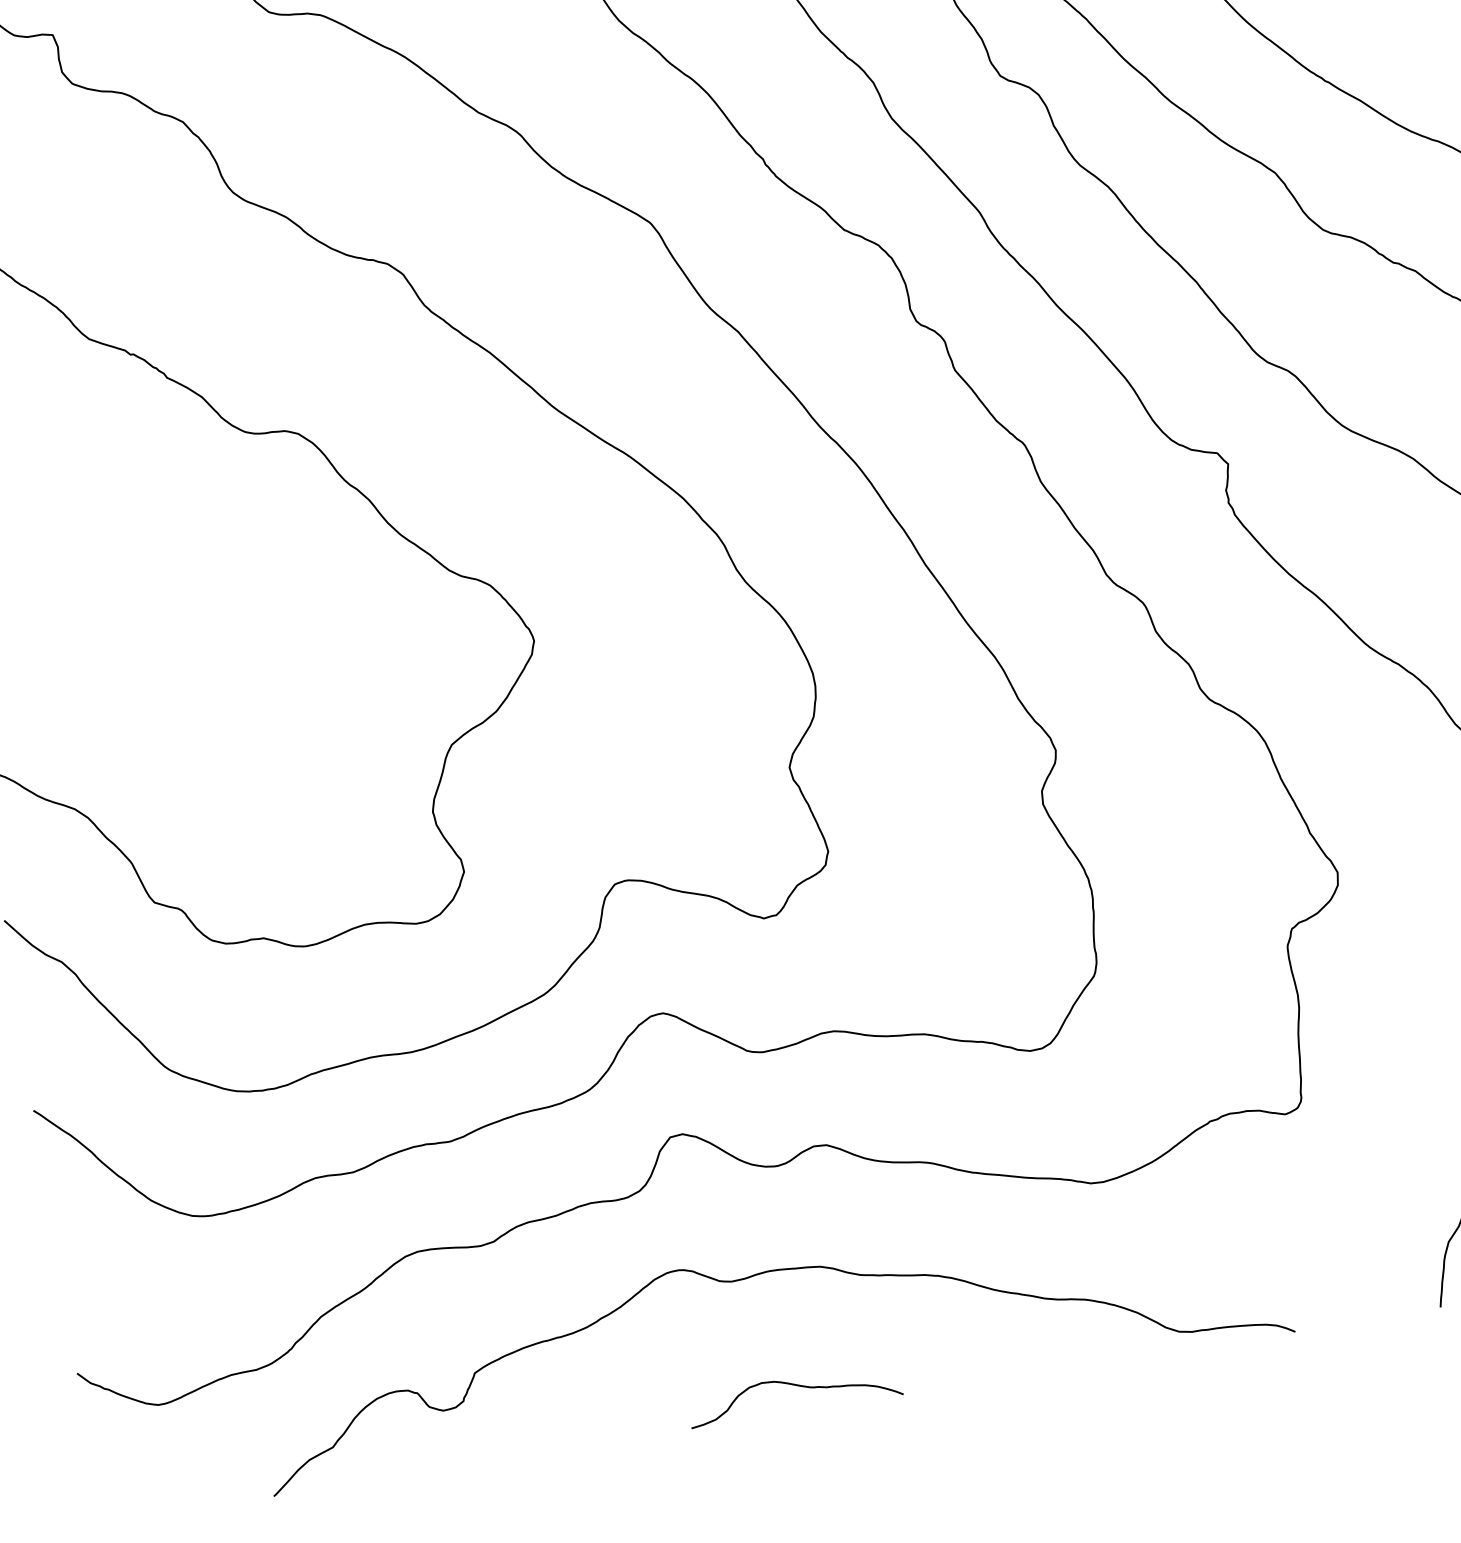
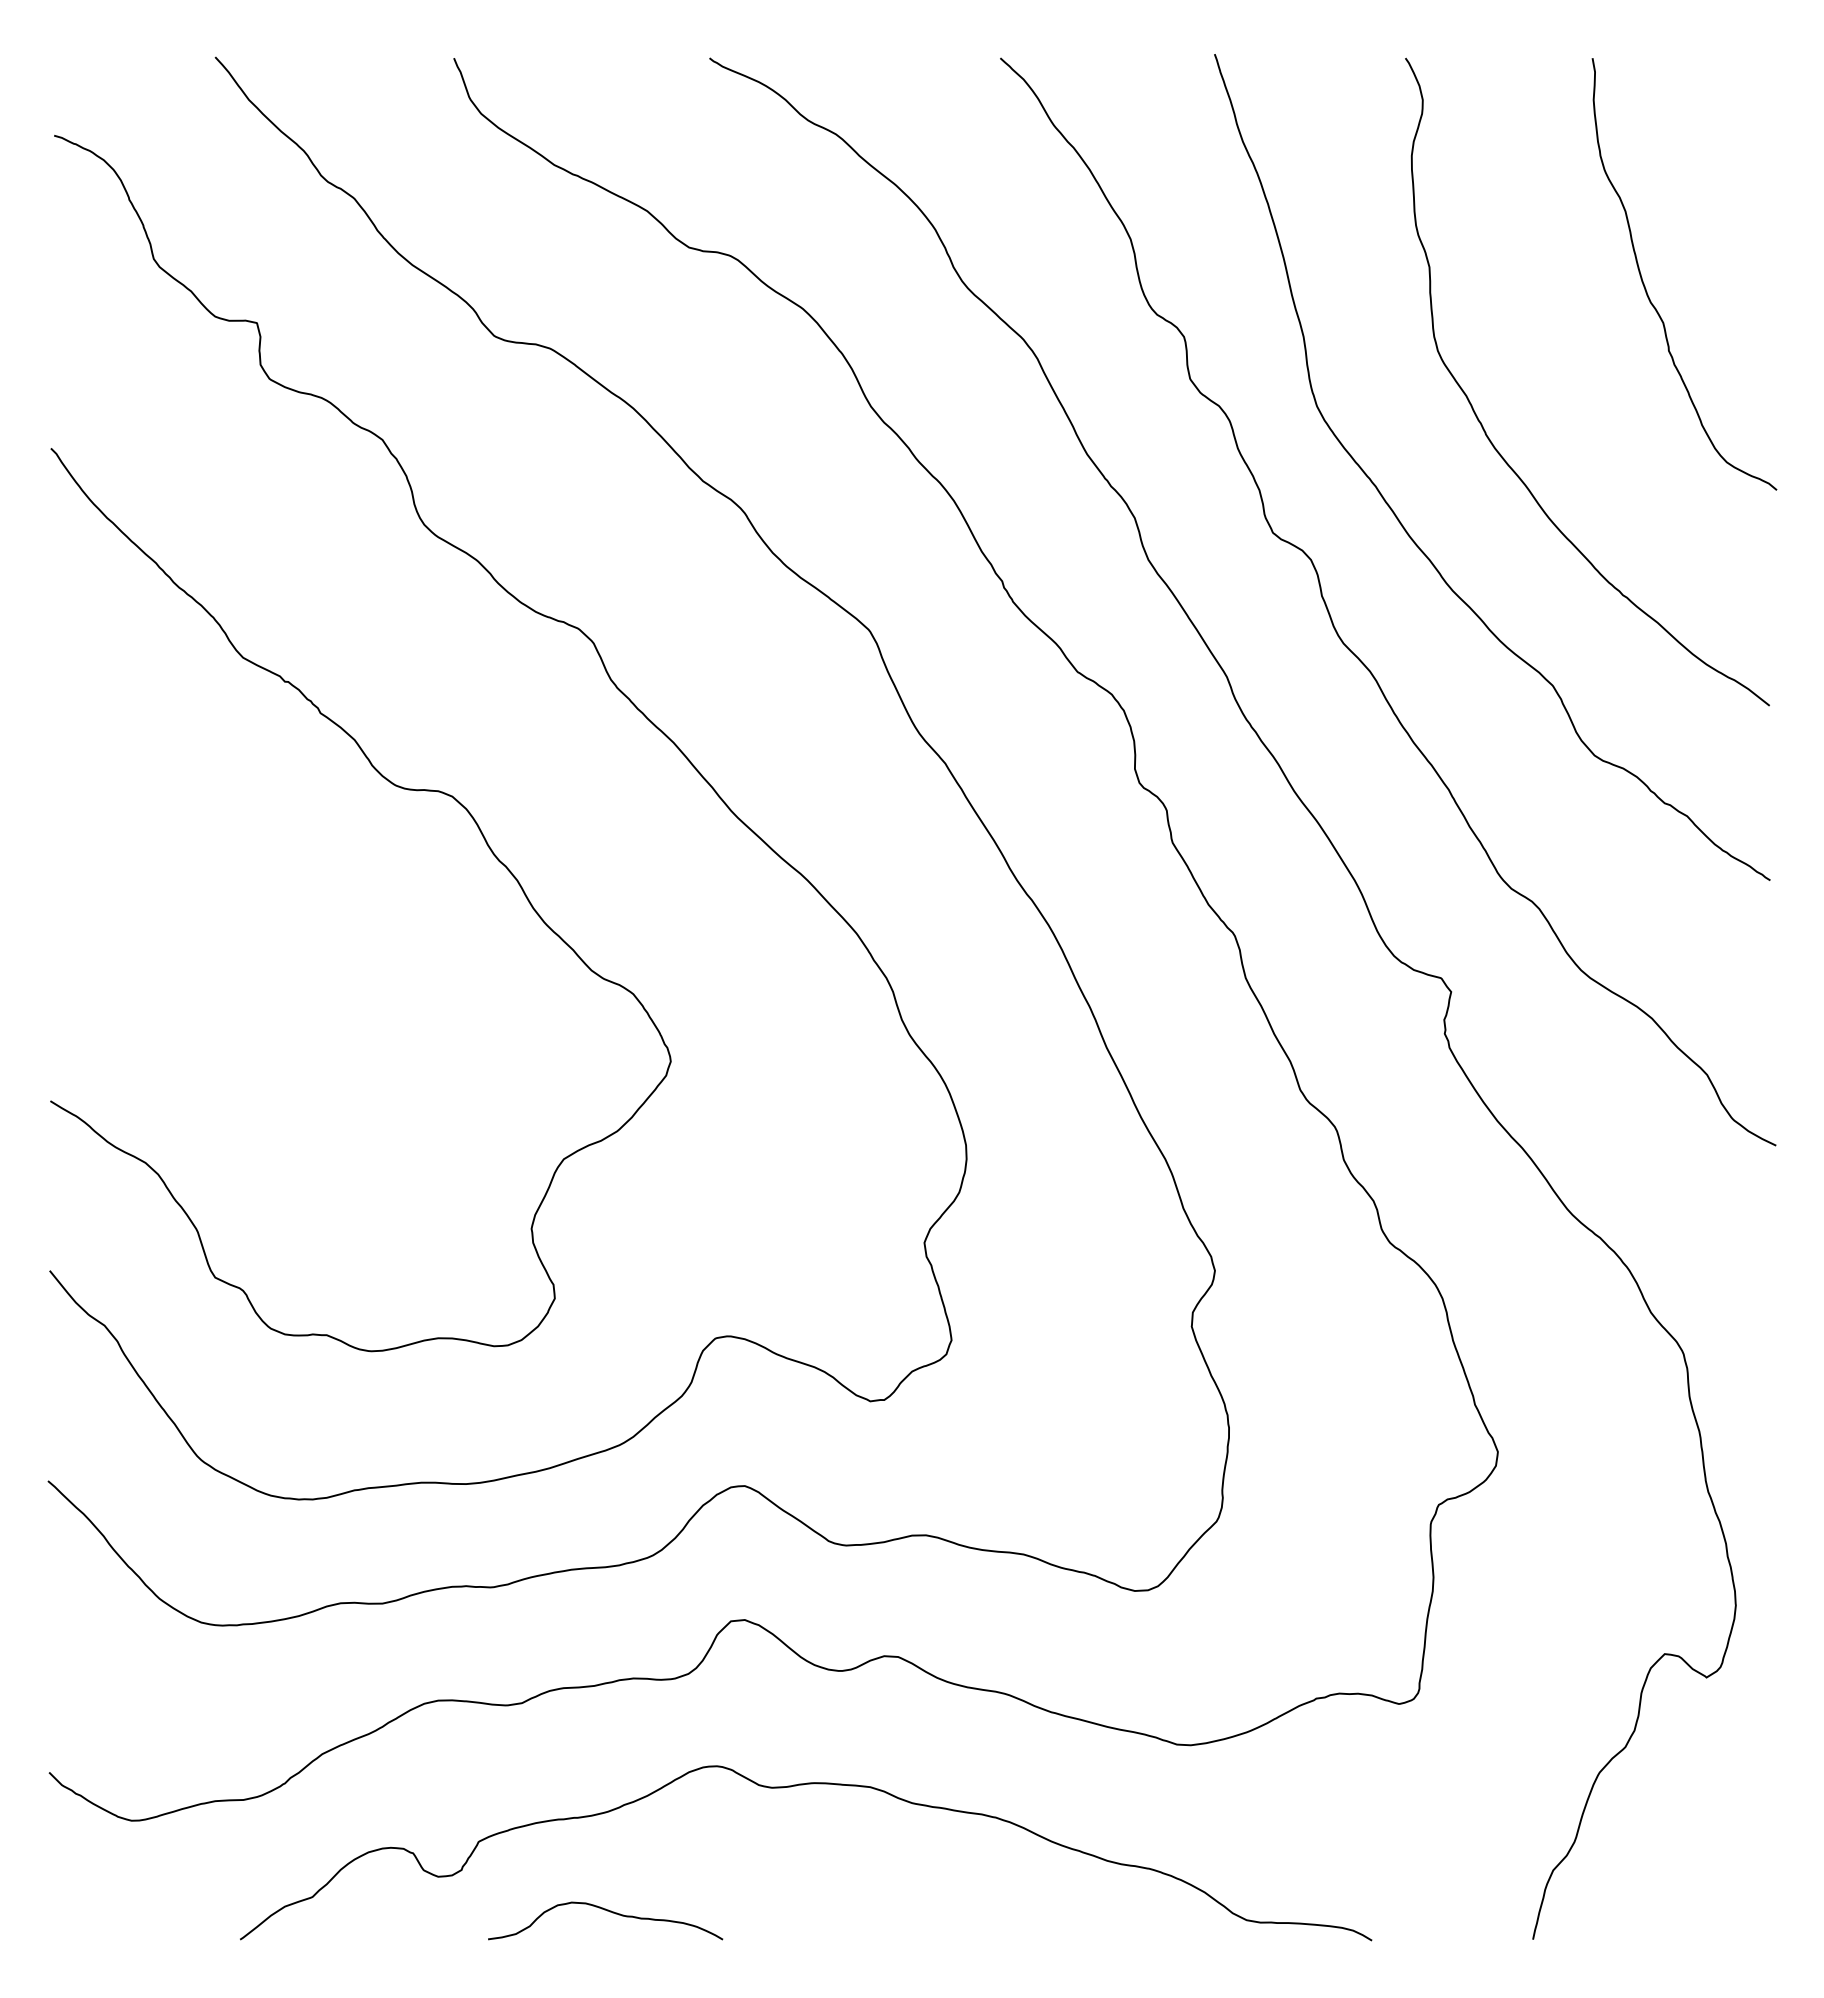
curve: (795, 1385) -> (607, 1911), moved

